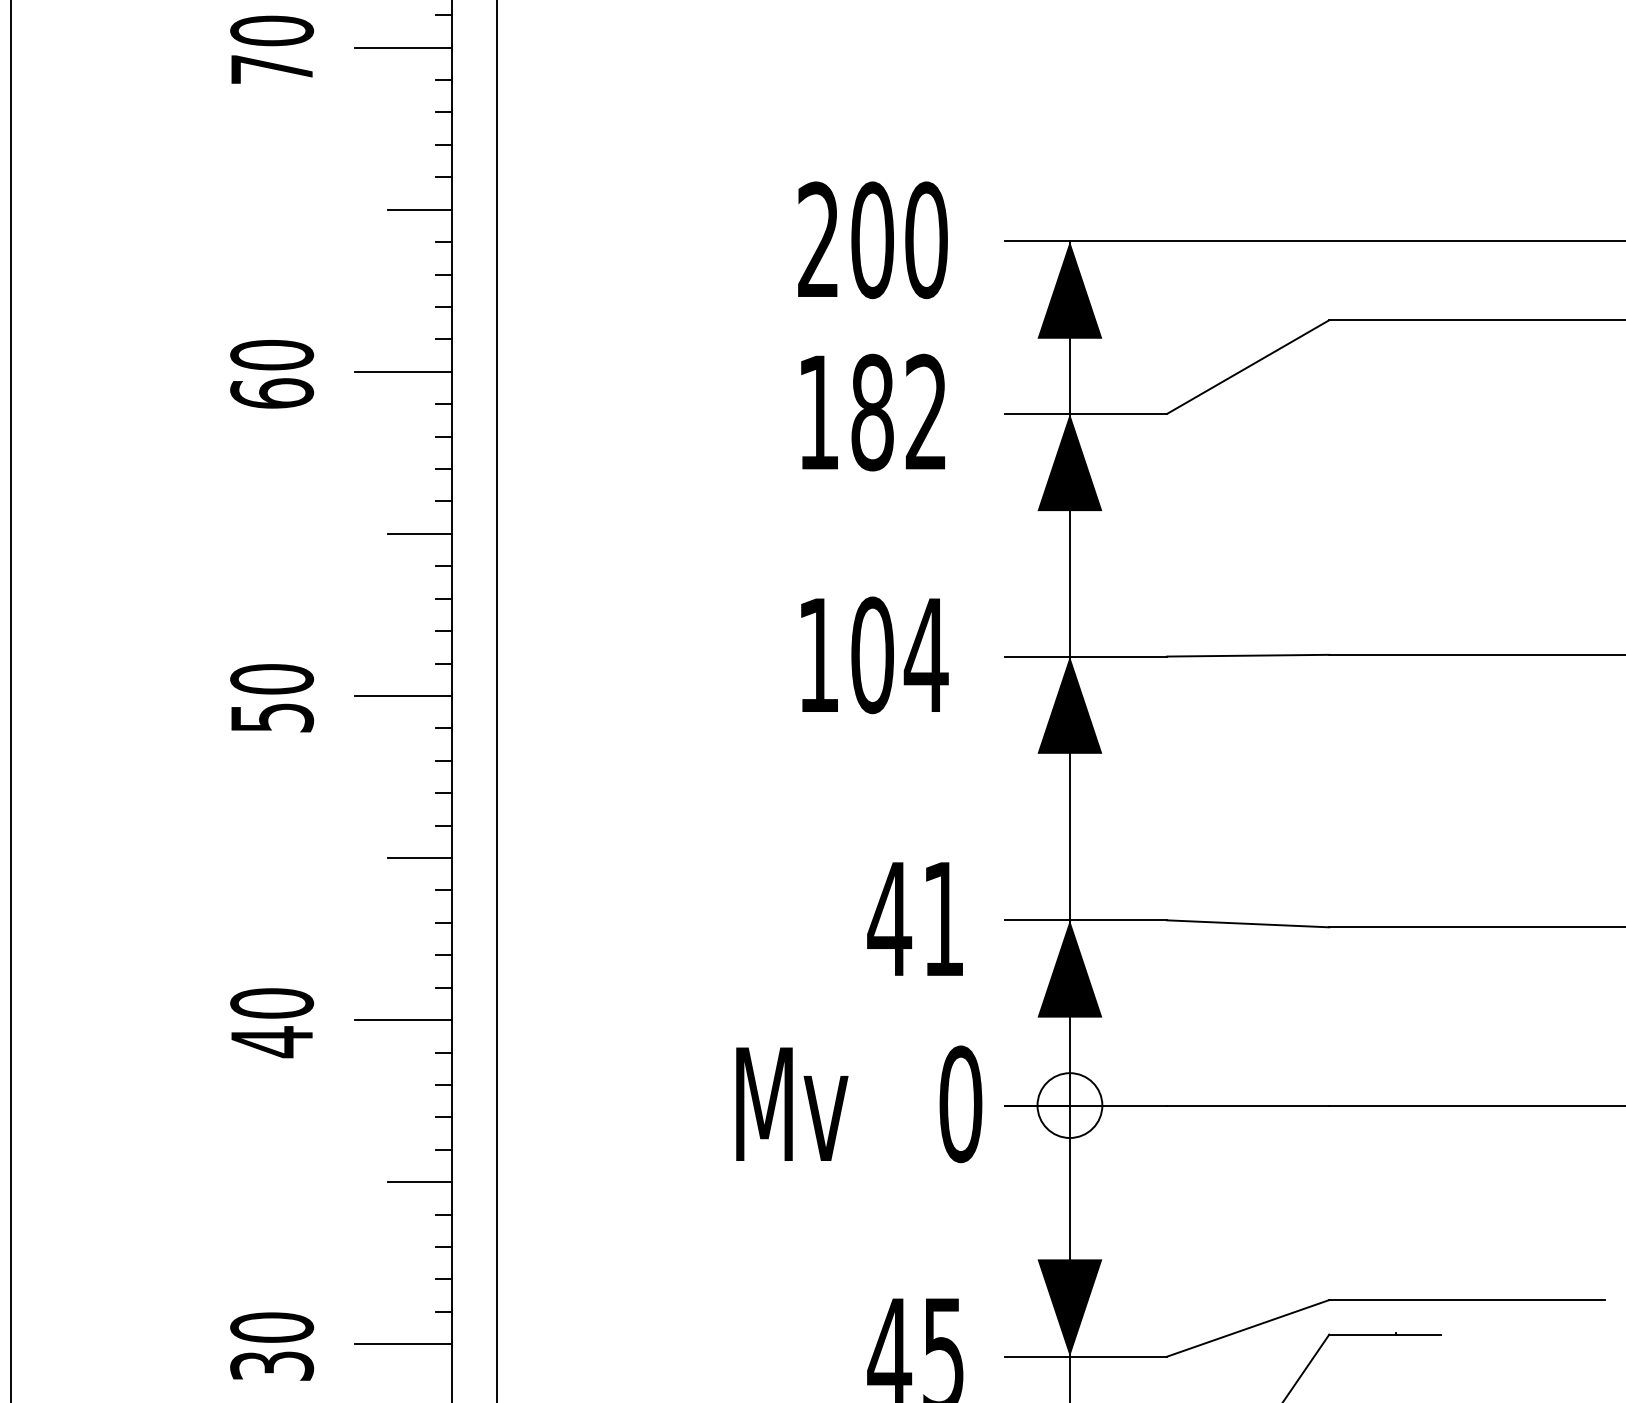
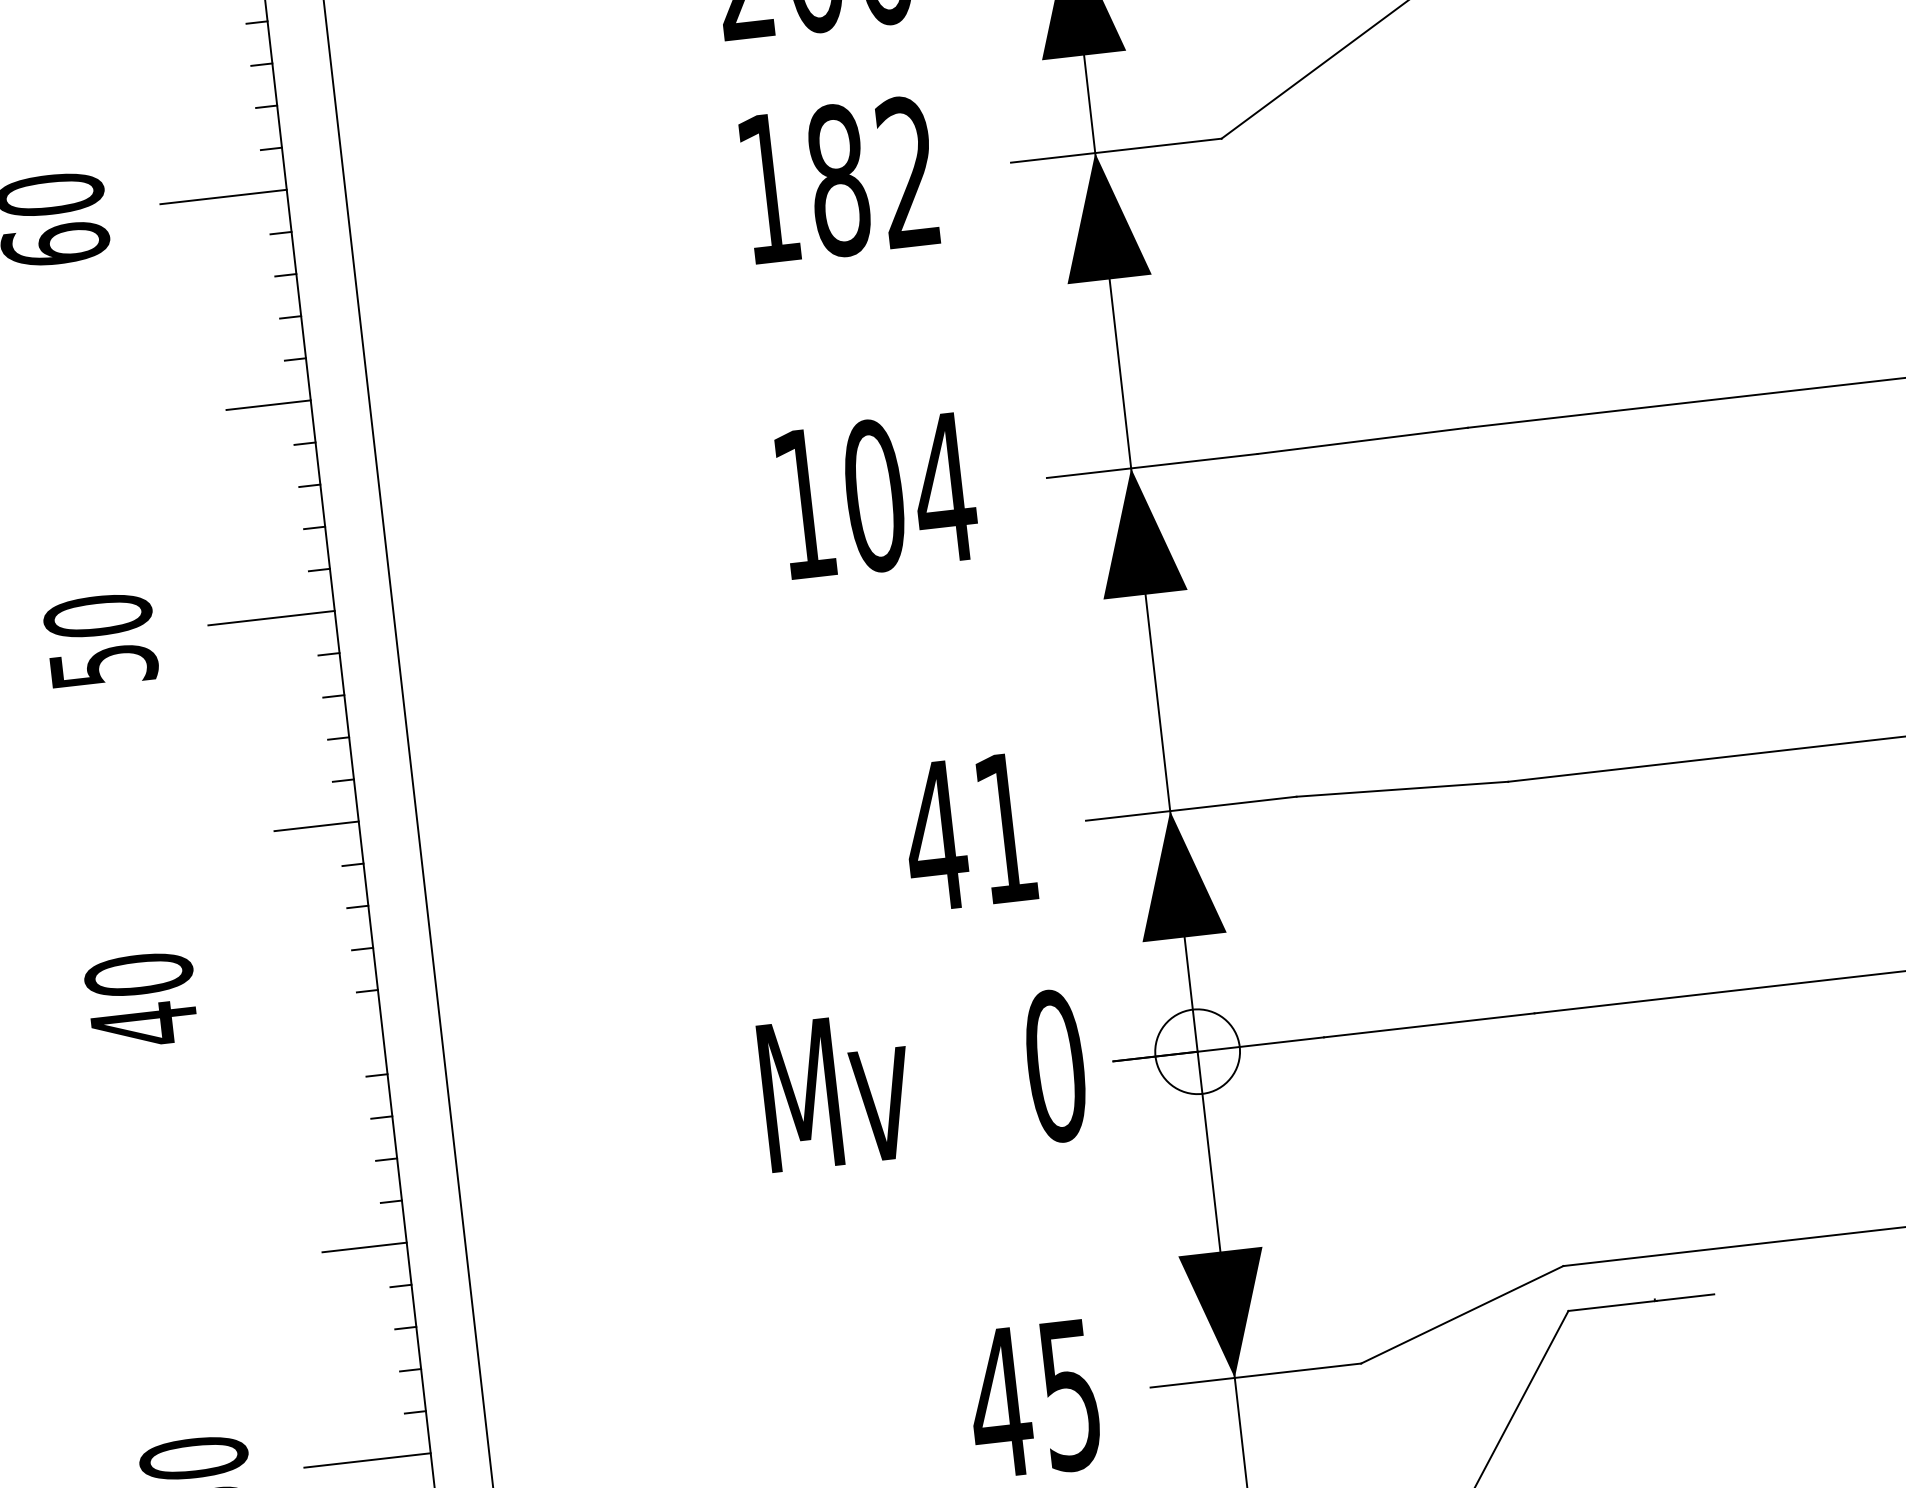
line: (403, 1020) -> (319, 1039), removed
text: (272, 1023) -> (142, 1000), moved

